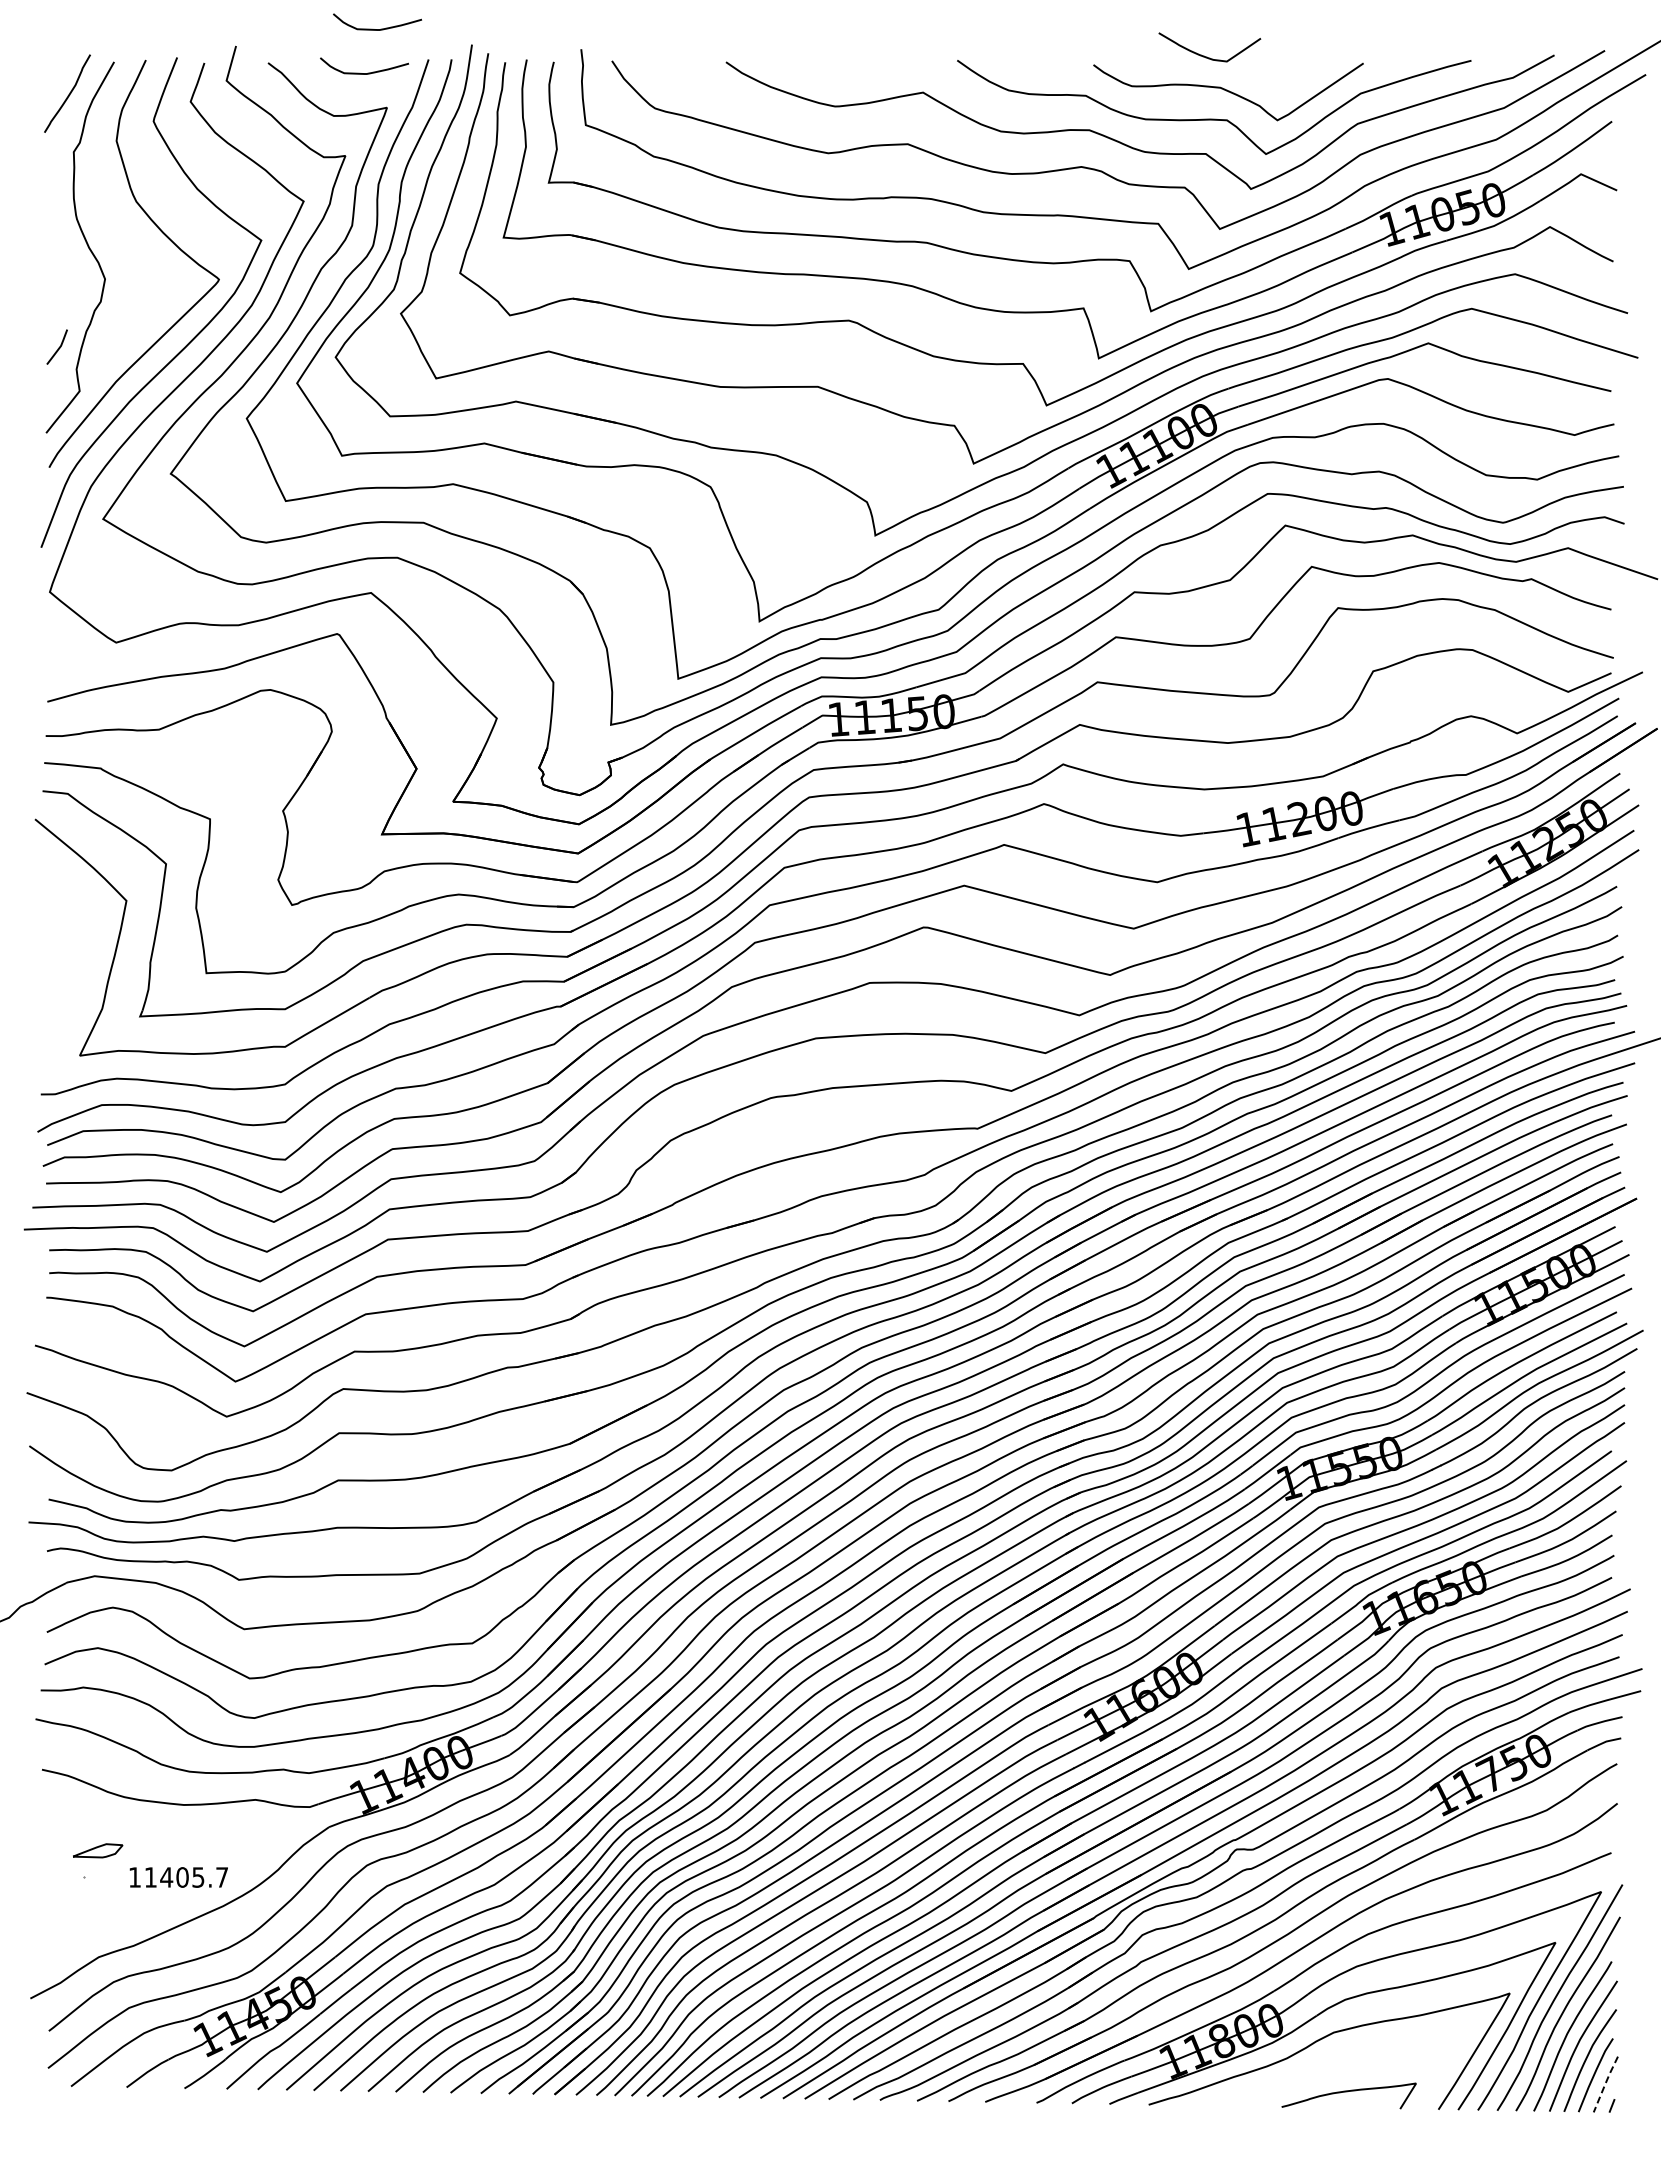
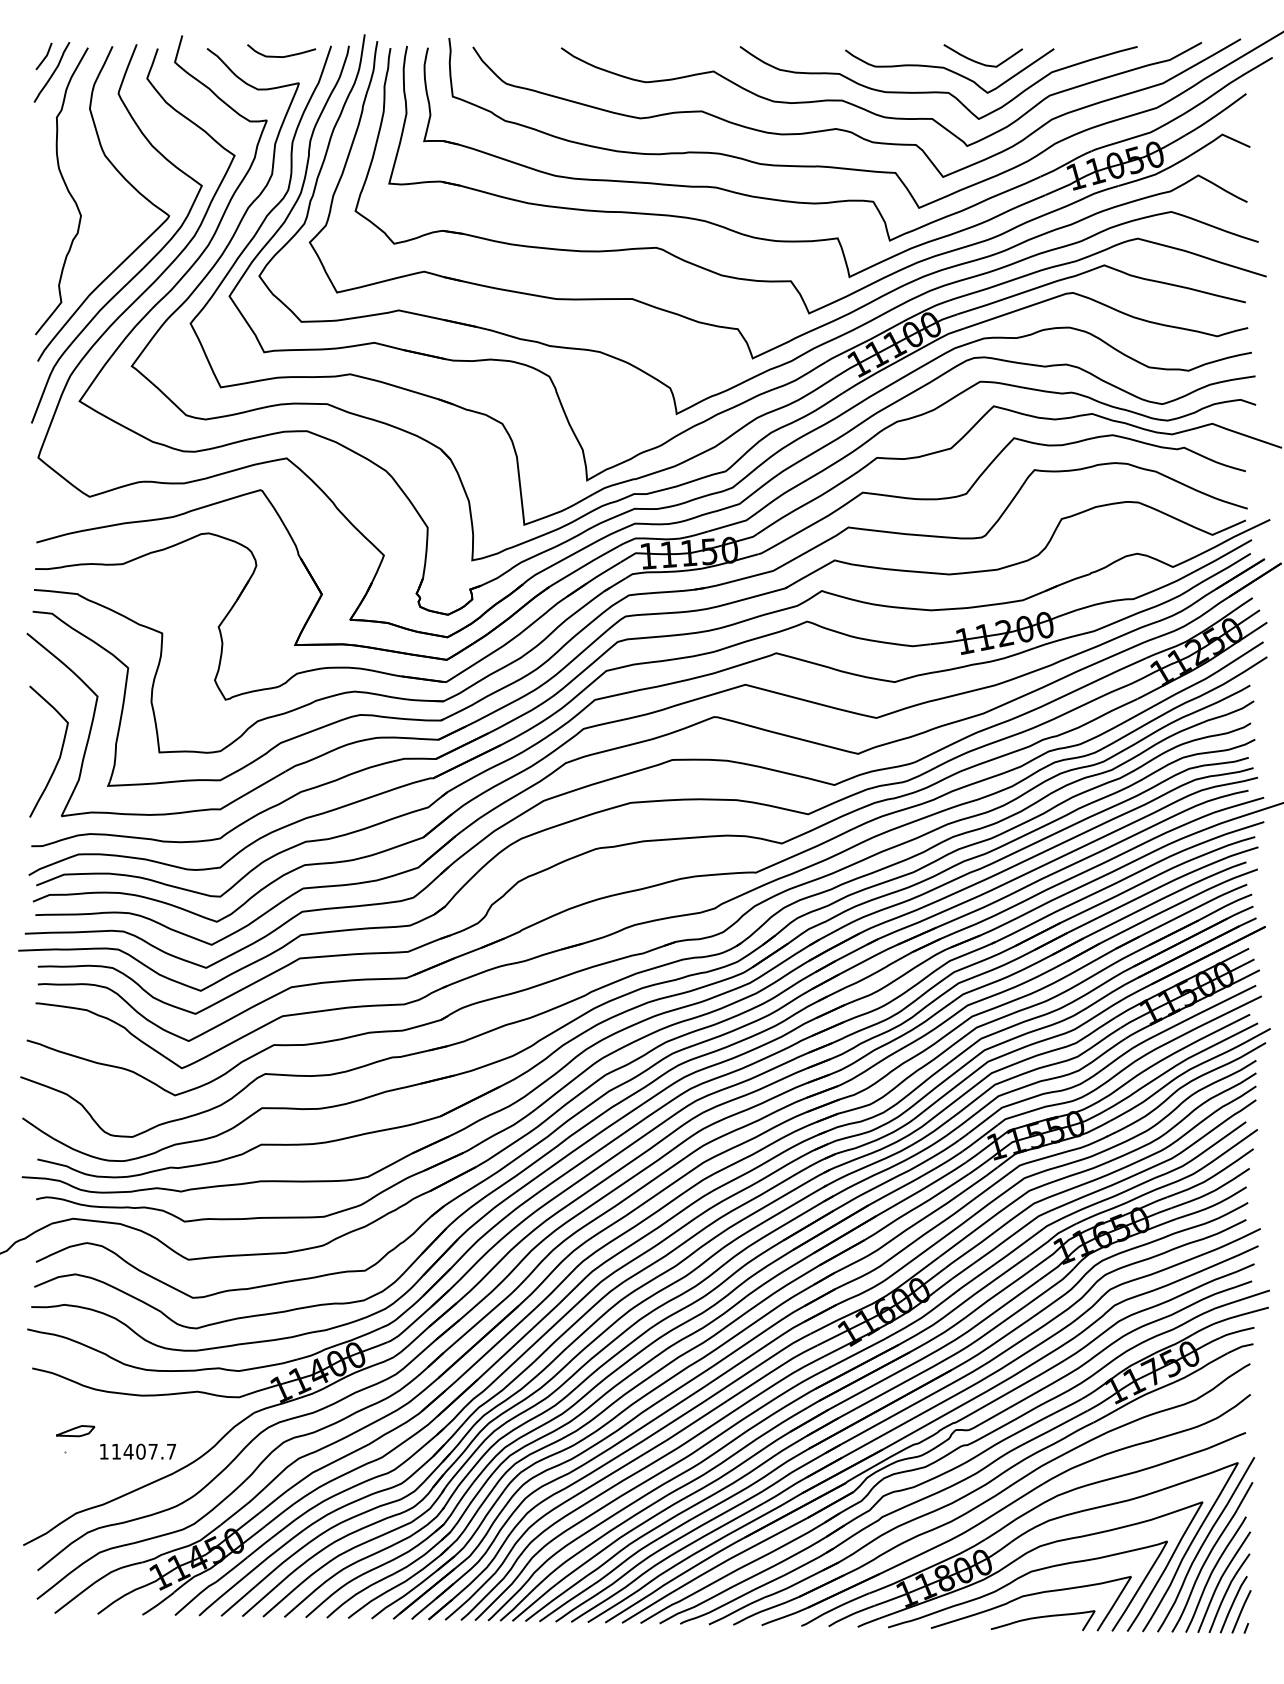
curve: (377, 29) -> (291, 22), removed
curve: (1207, 56) -> (981, 62), moved
line: (58, 347) -> (45, 56), moved
curve: (77, 976) -> (59, 755), added
text: (198, 1877) -> (153, 1451), 11405.7 -> 11407.7
curve: (1329, 2064) -> (1027, 1596), added
line: (1605, 2084) -> (1241, 1611), dashed -> solid

